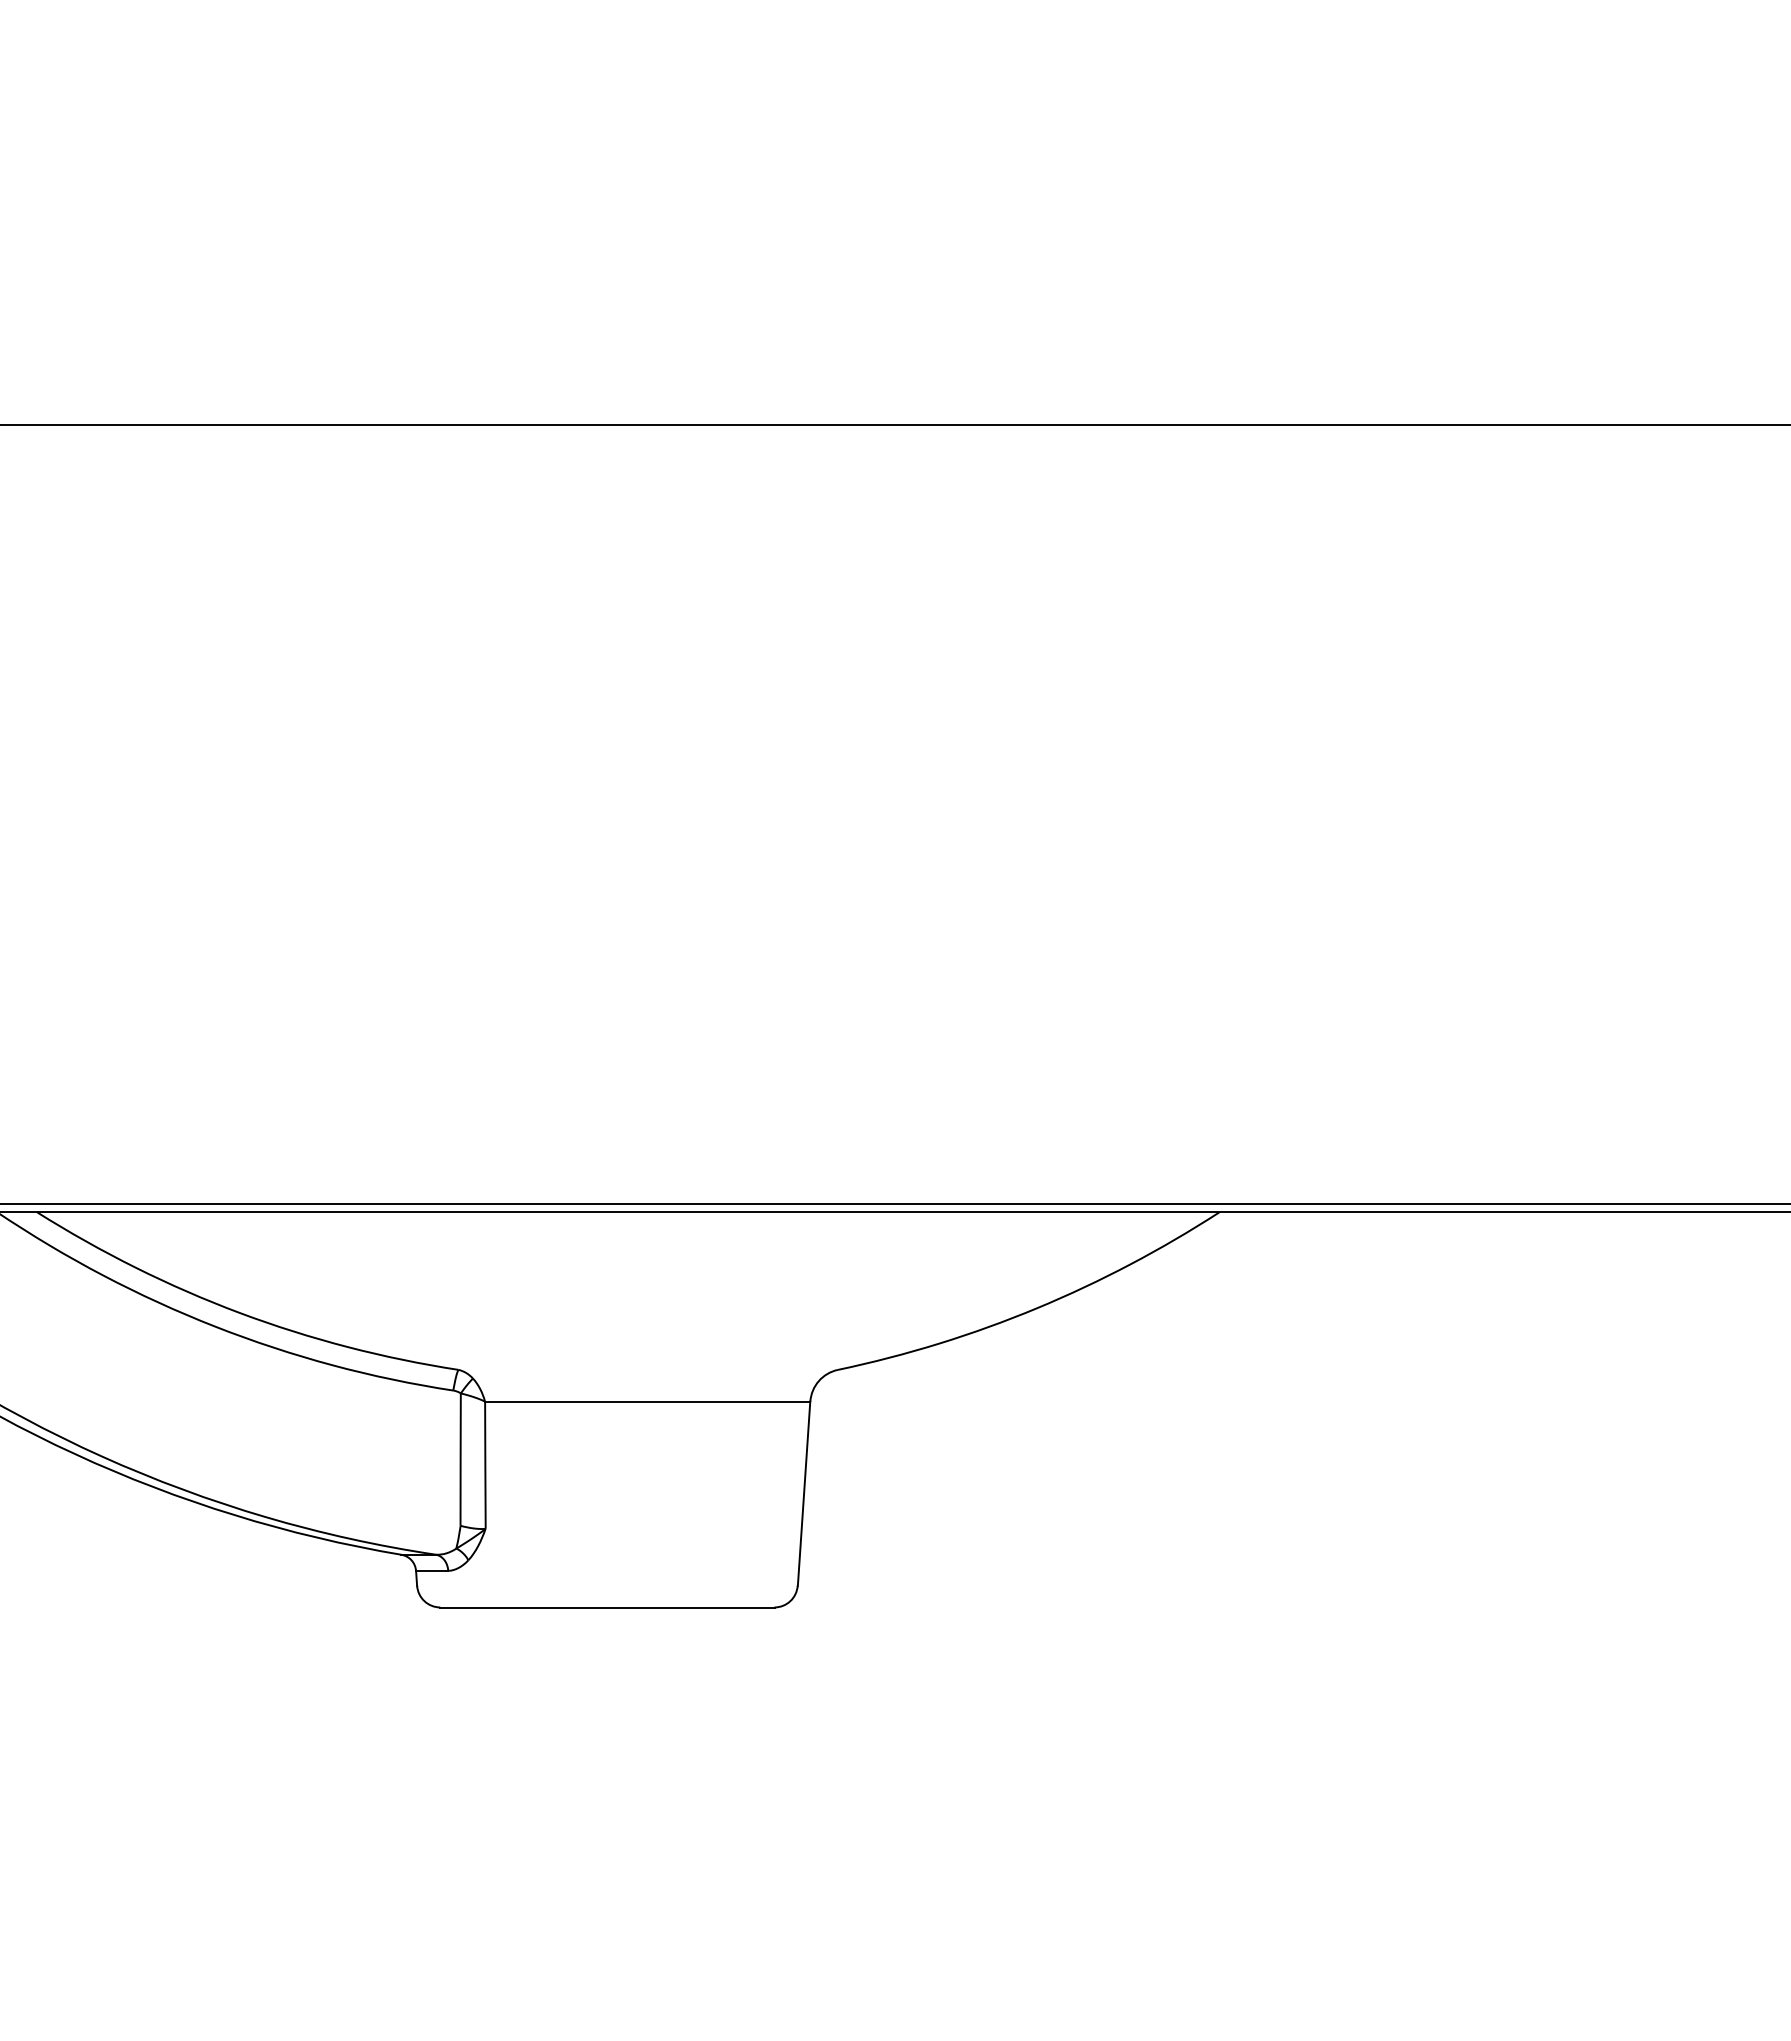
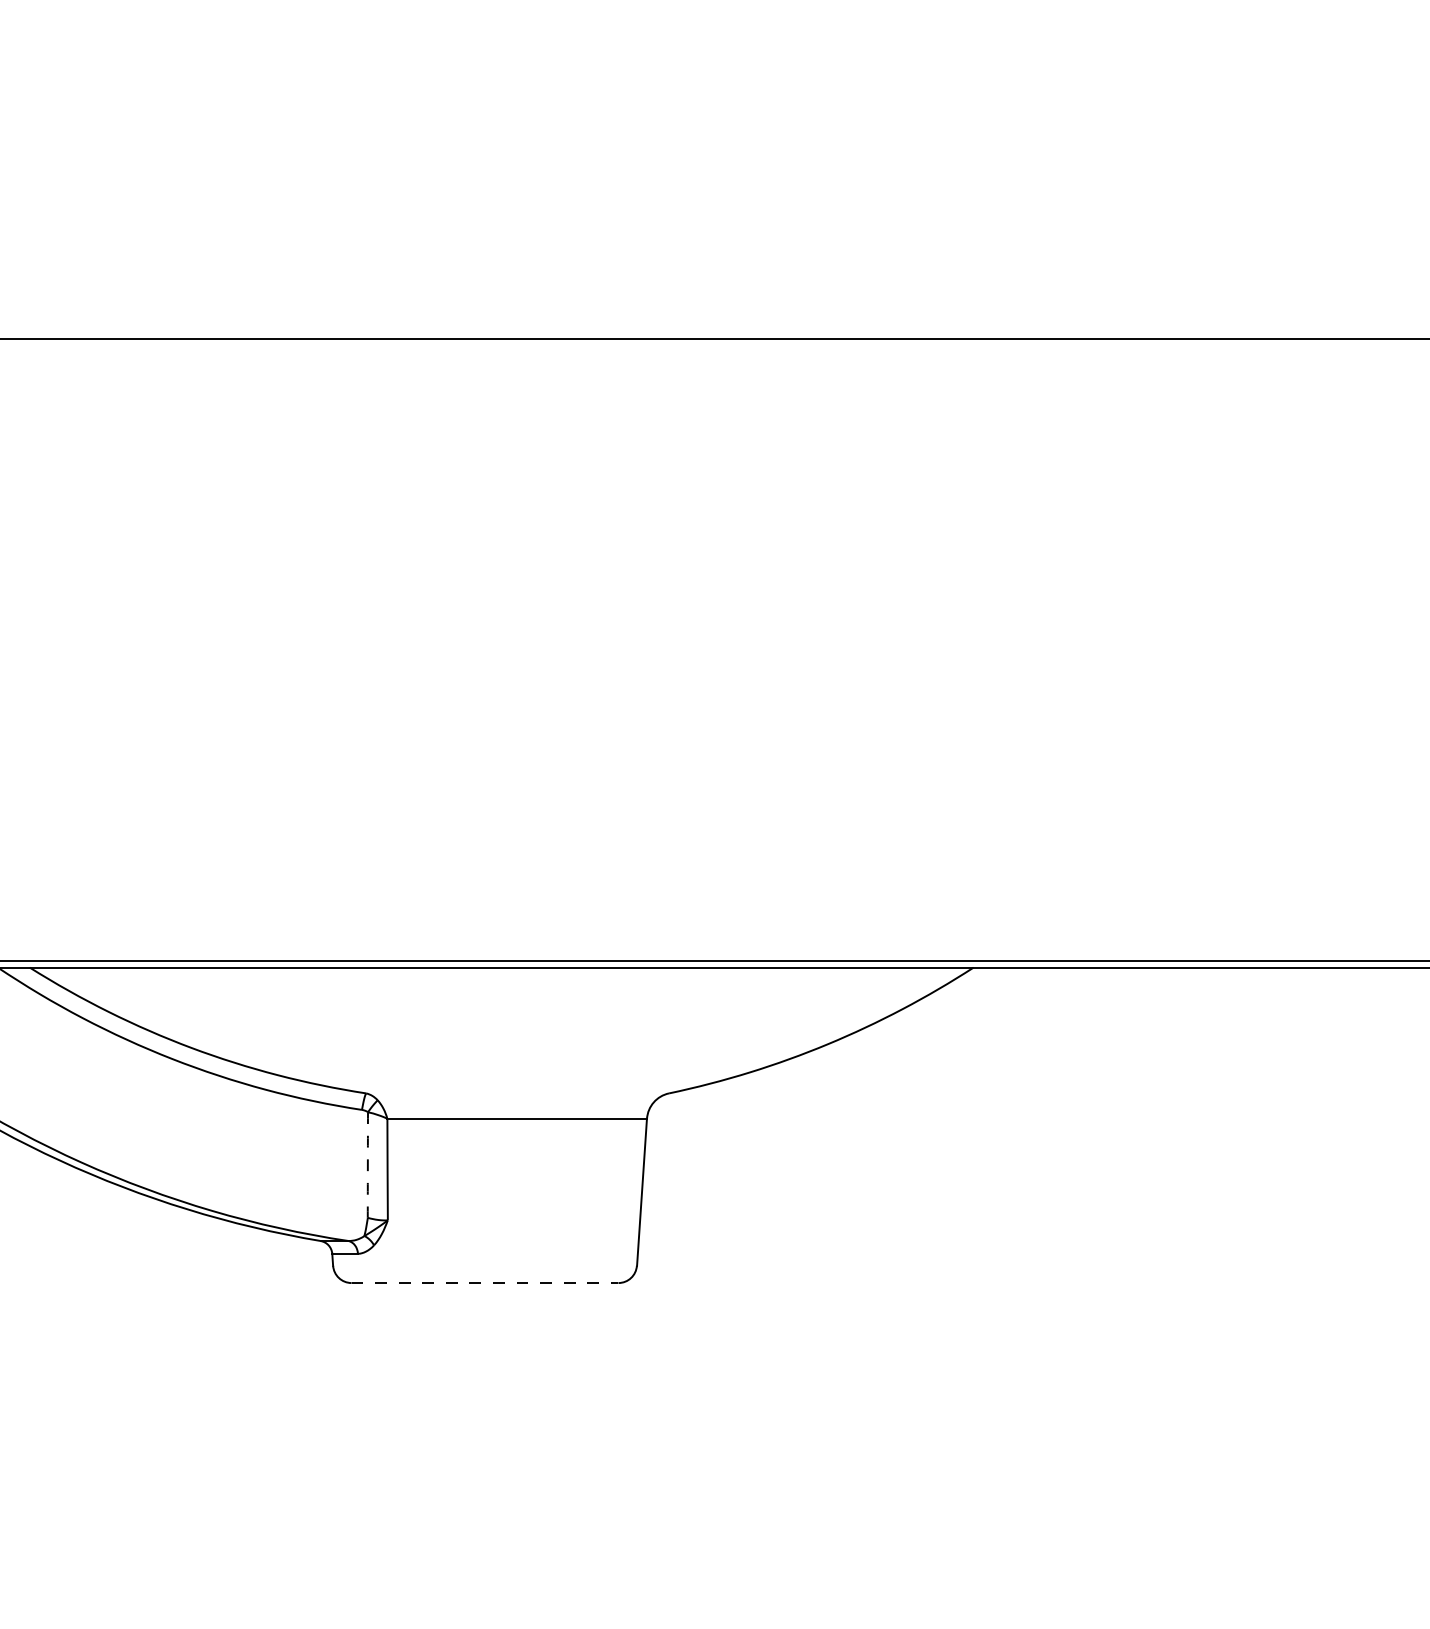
arc: (460, 1460) -> (367, 1165), solid -> dashed
line: (608, 1608) -> (485, 1283), solid -> dashed

